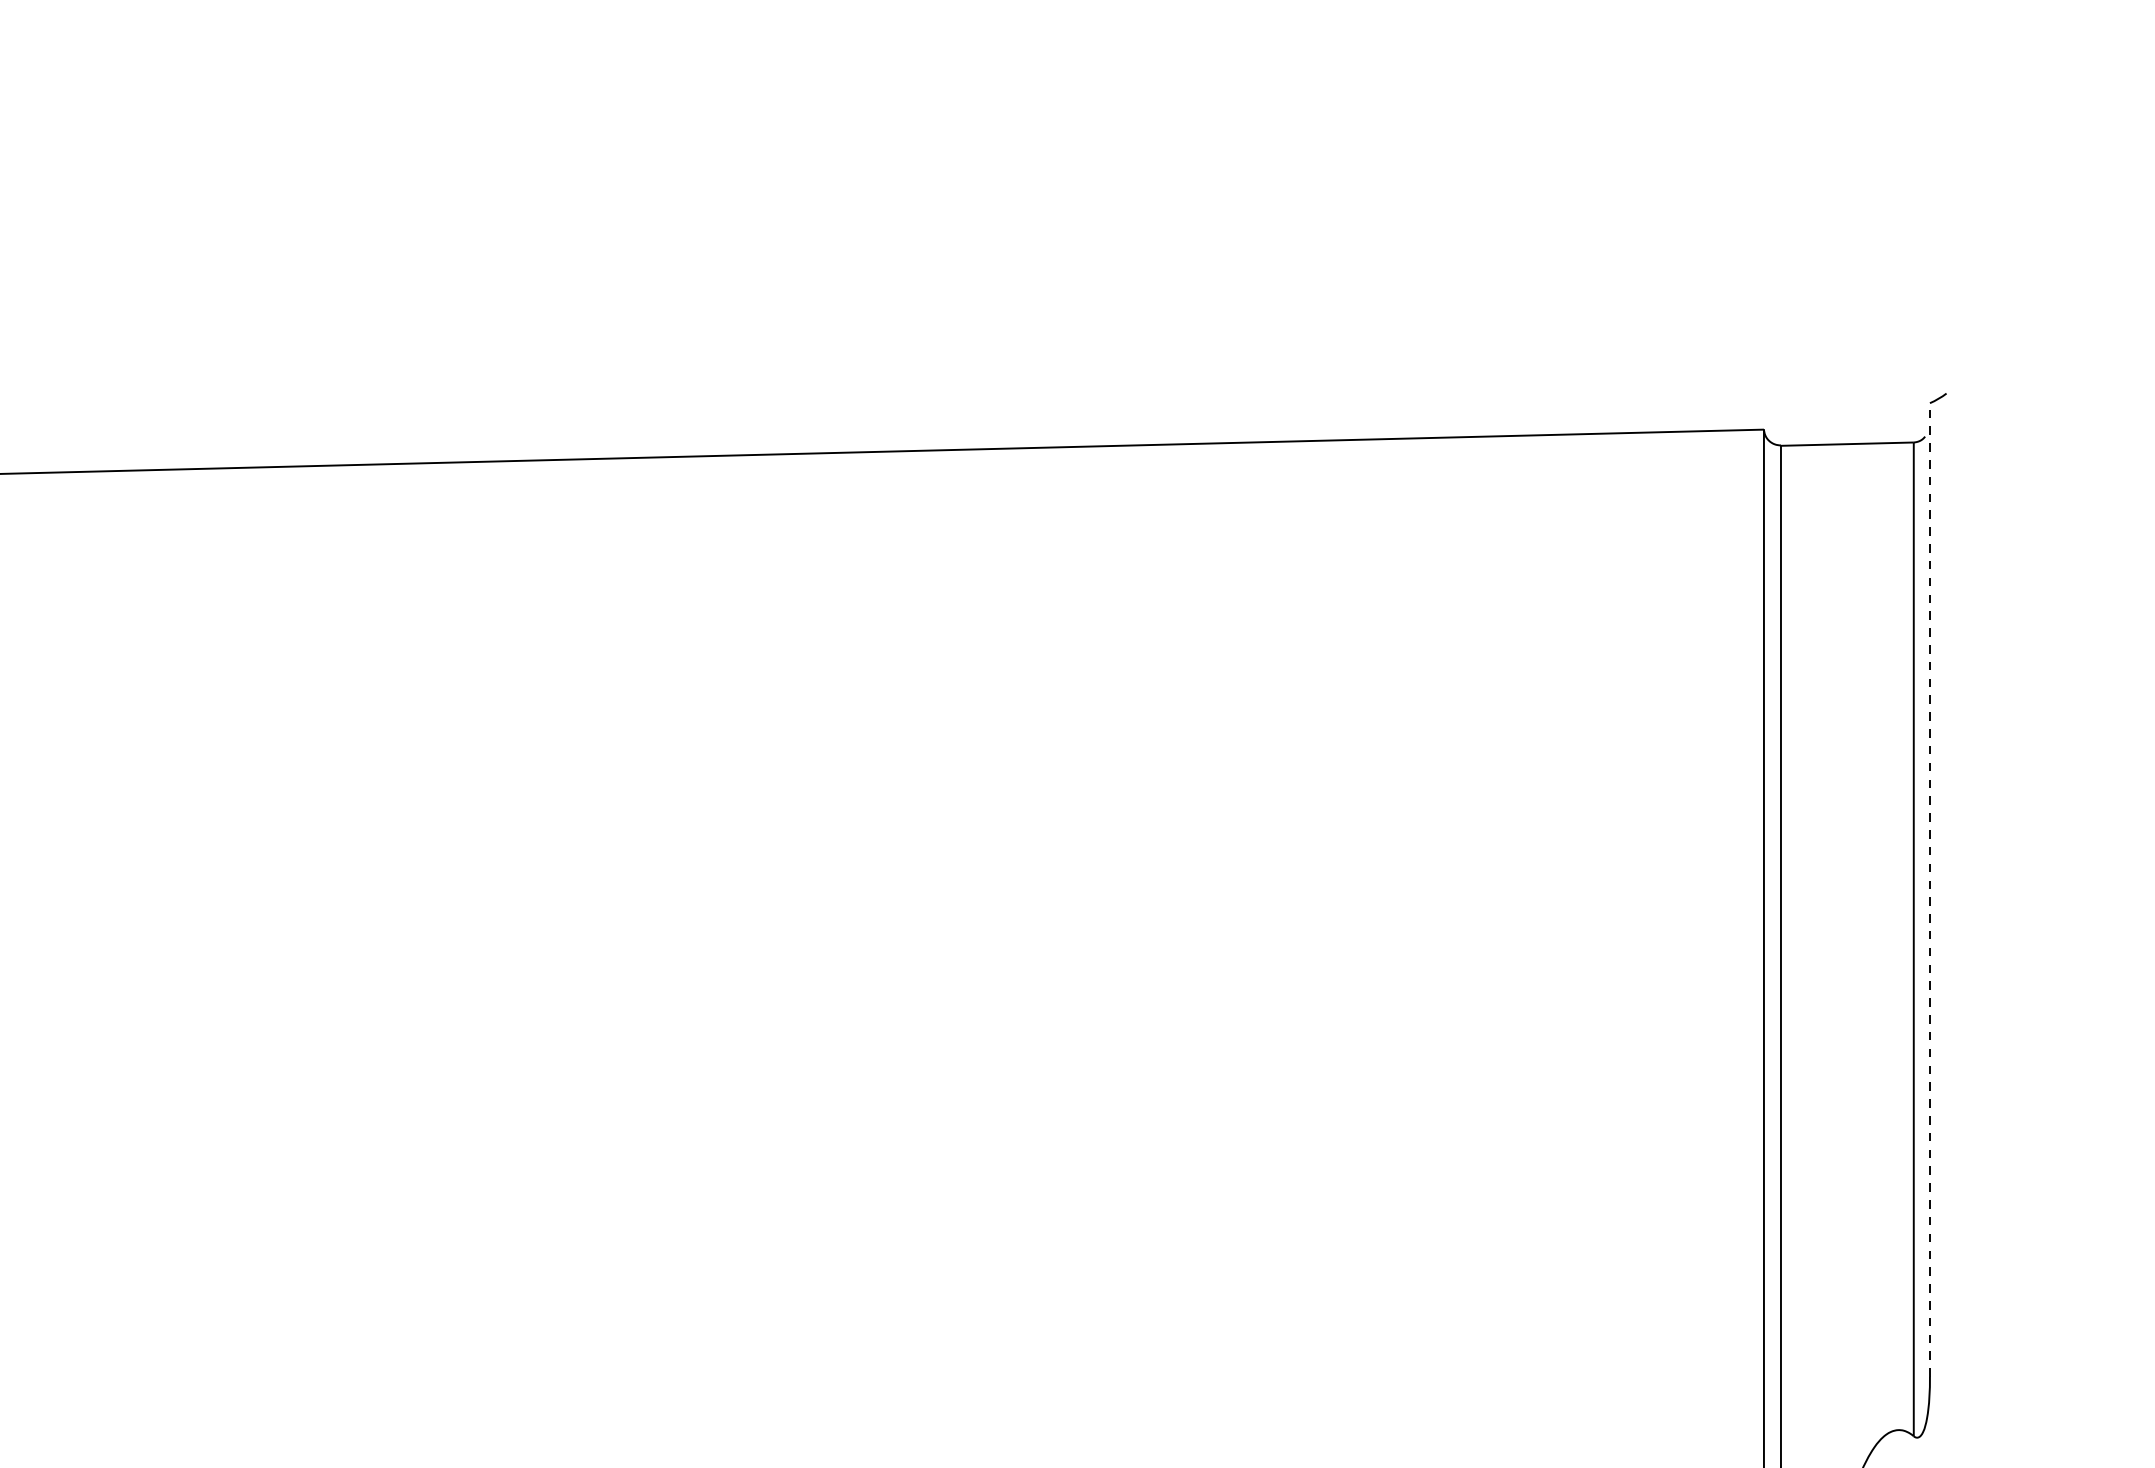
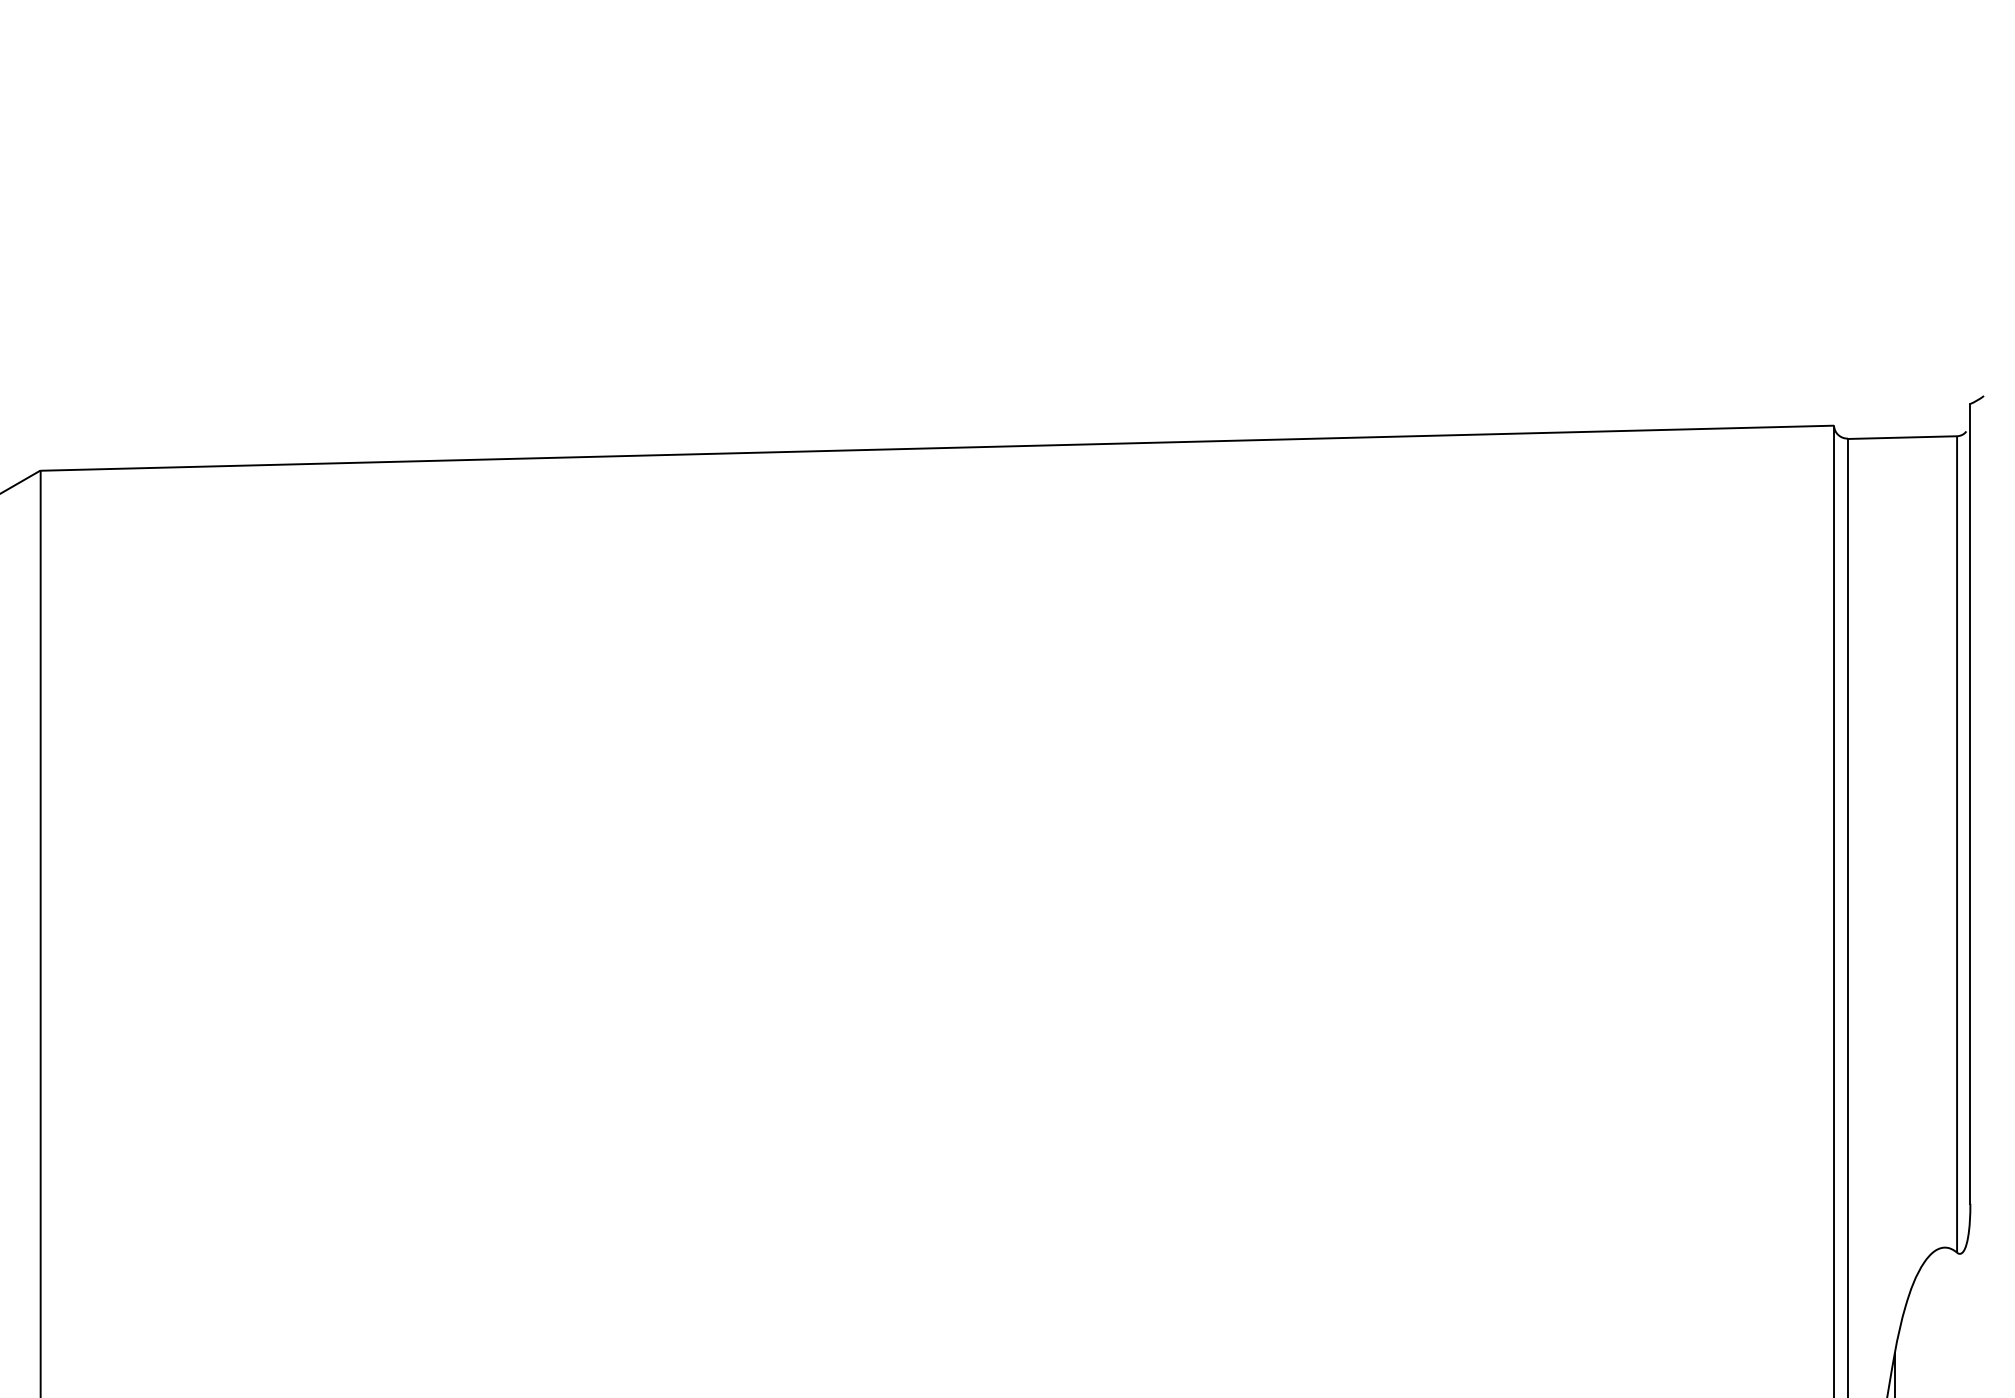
line: (1930, 889) -> (1970, 803), dashed -> solid

